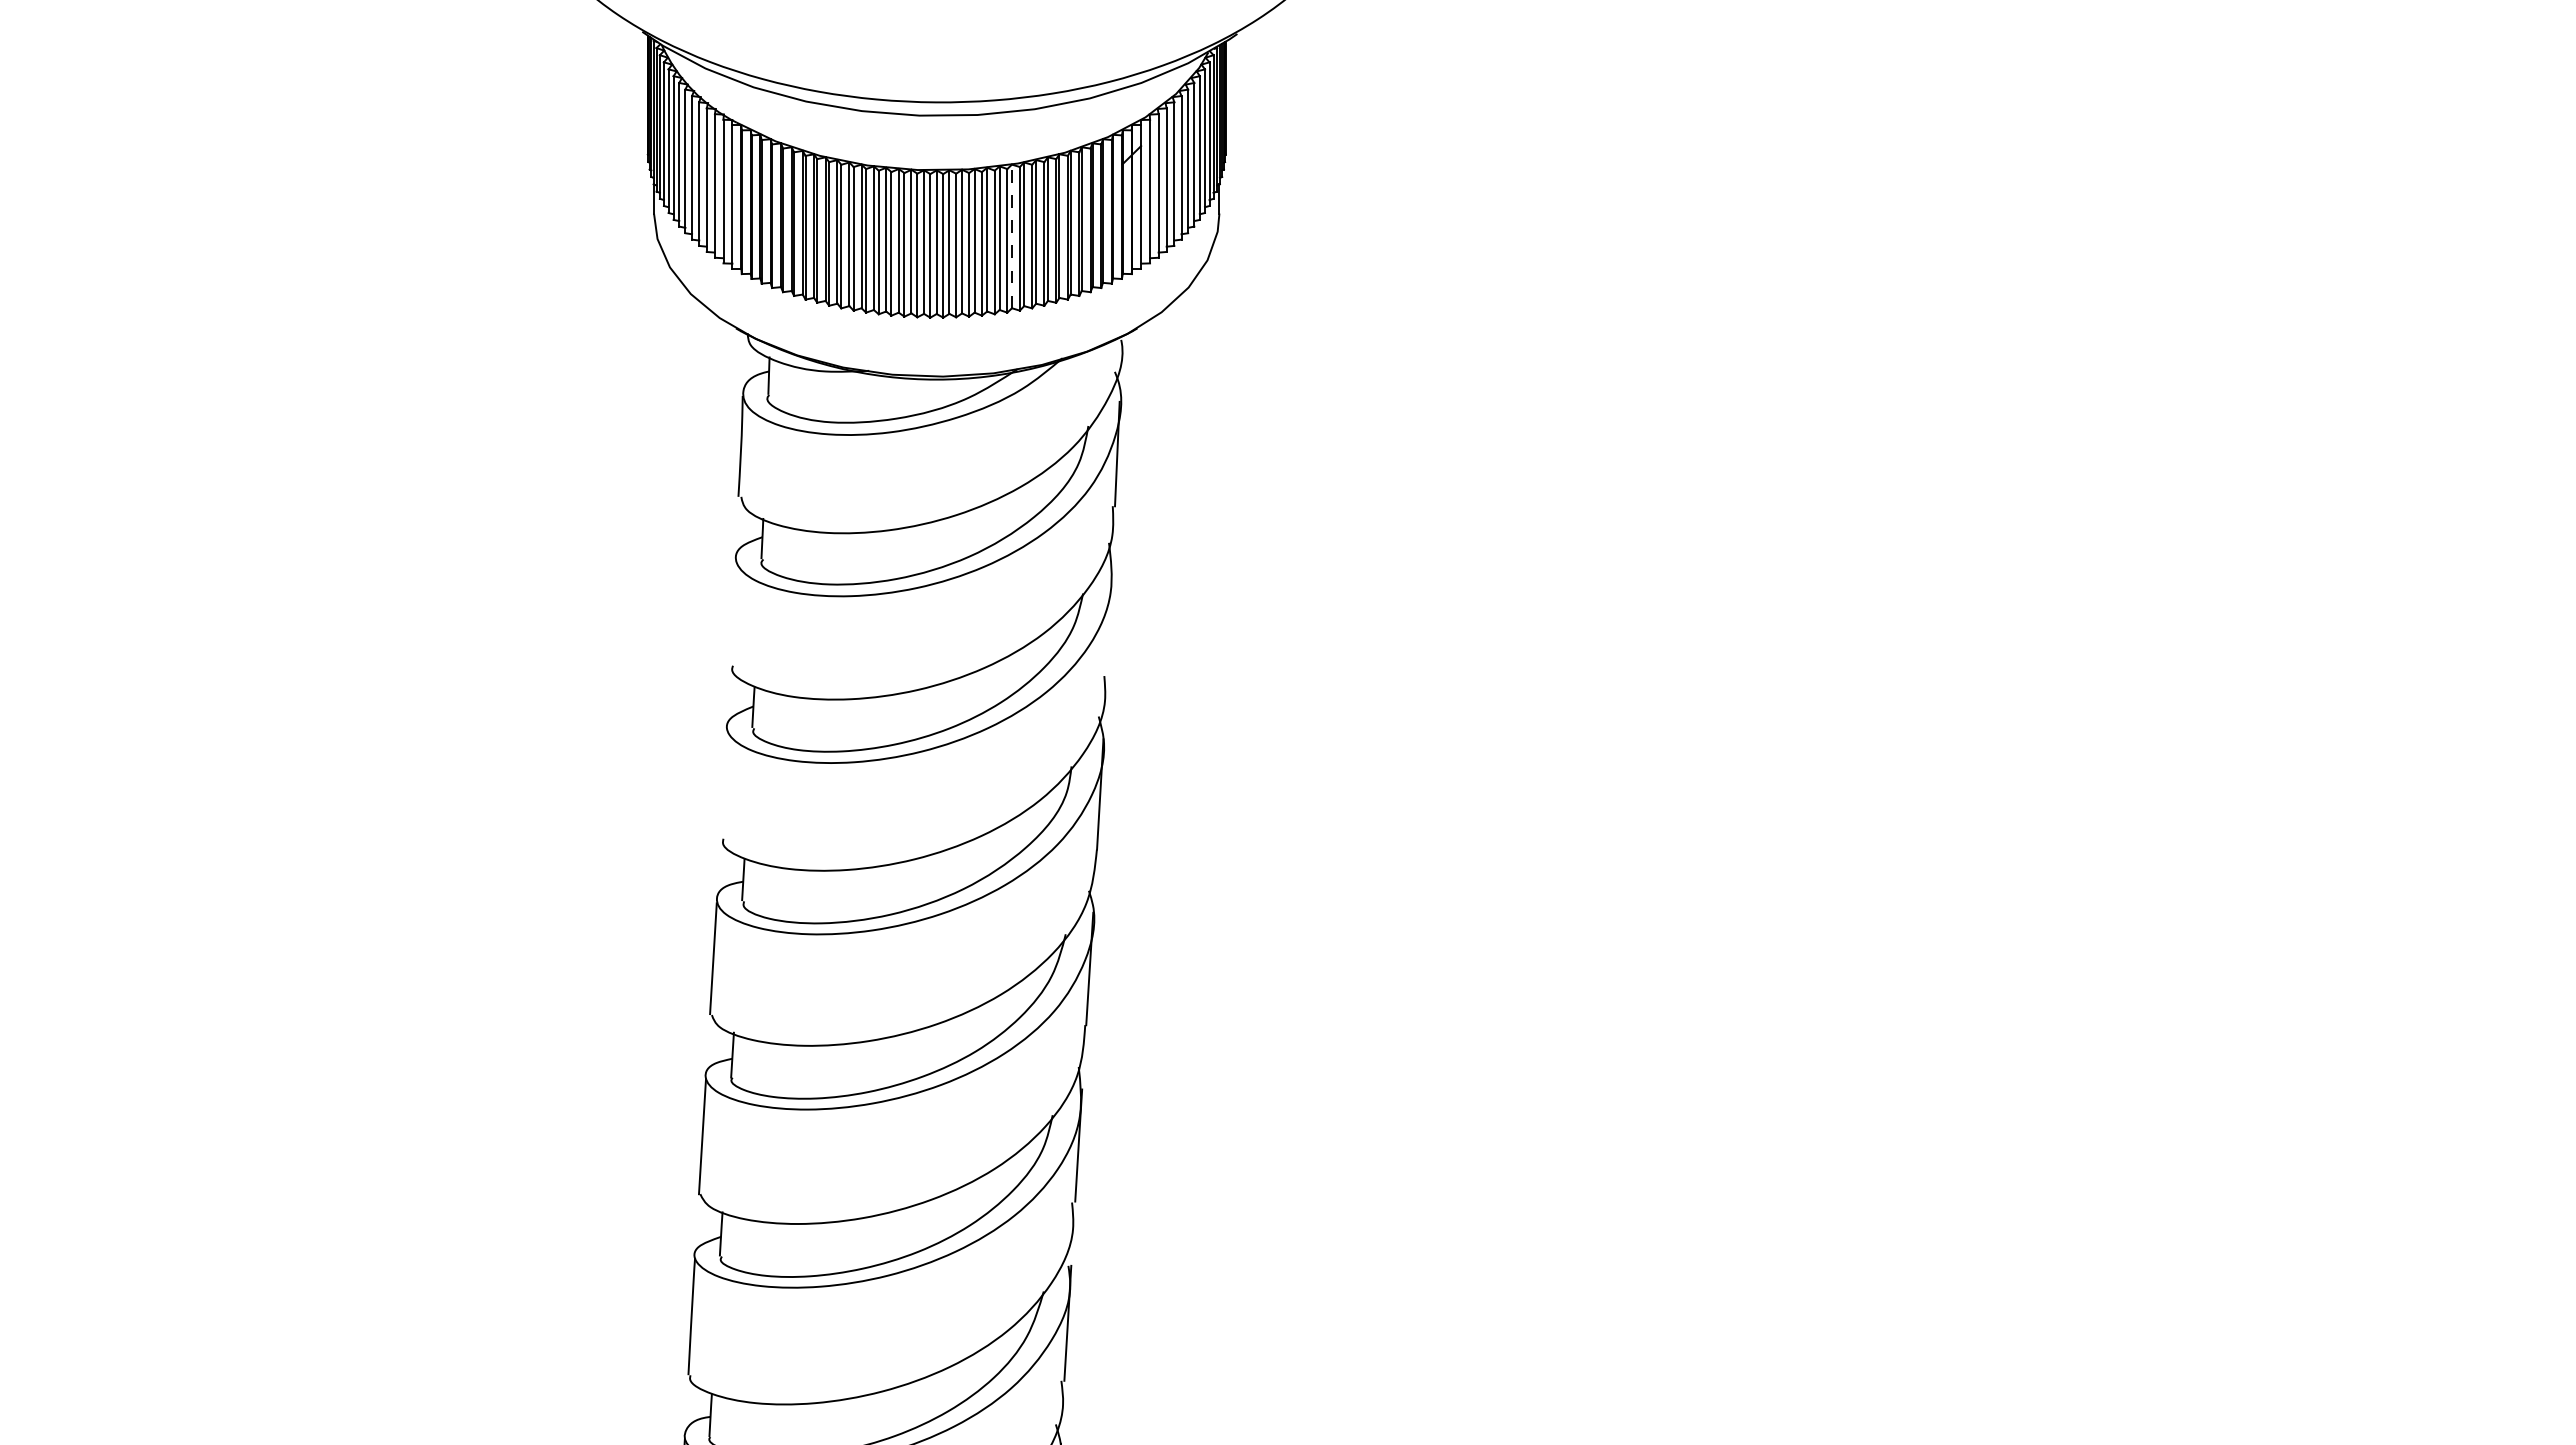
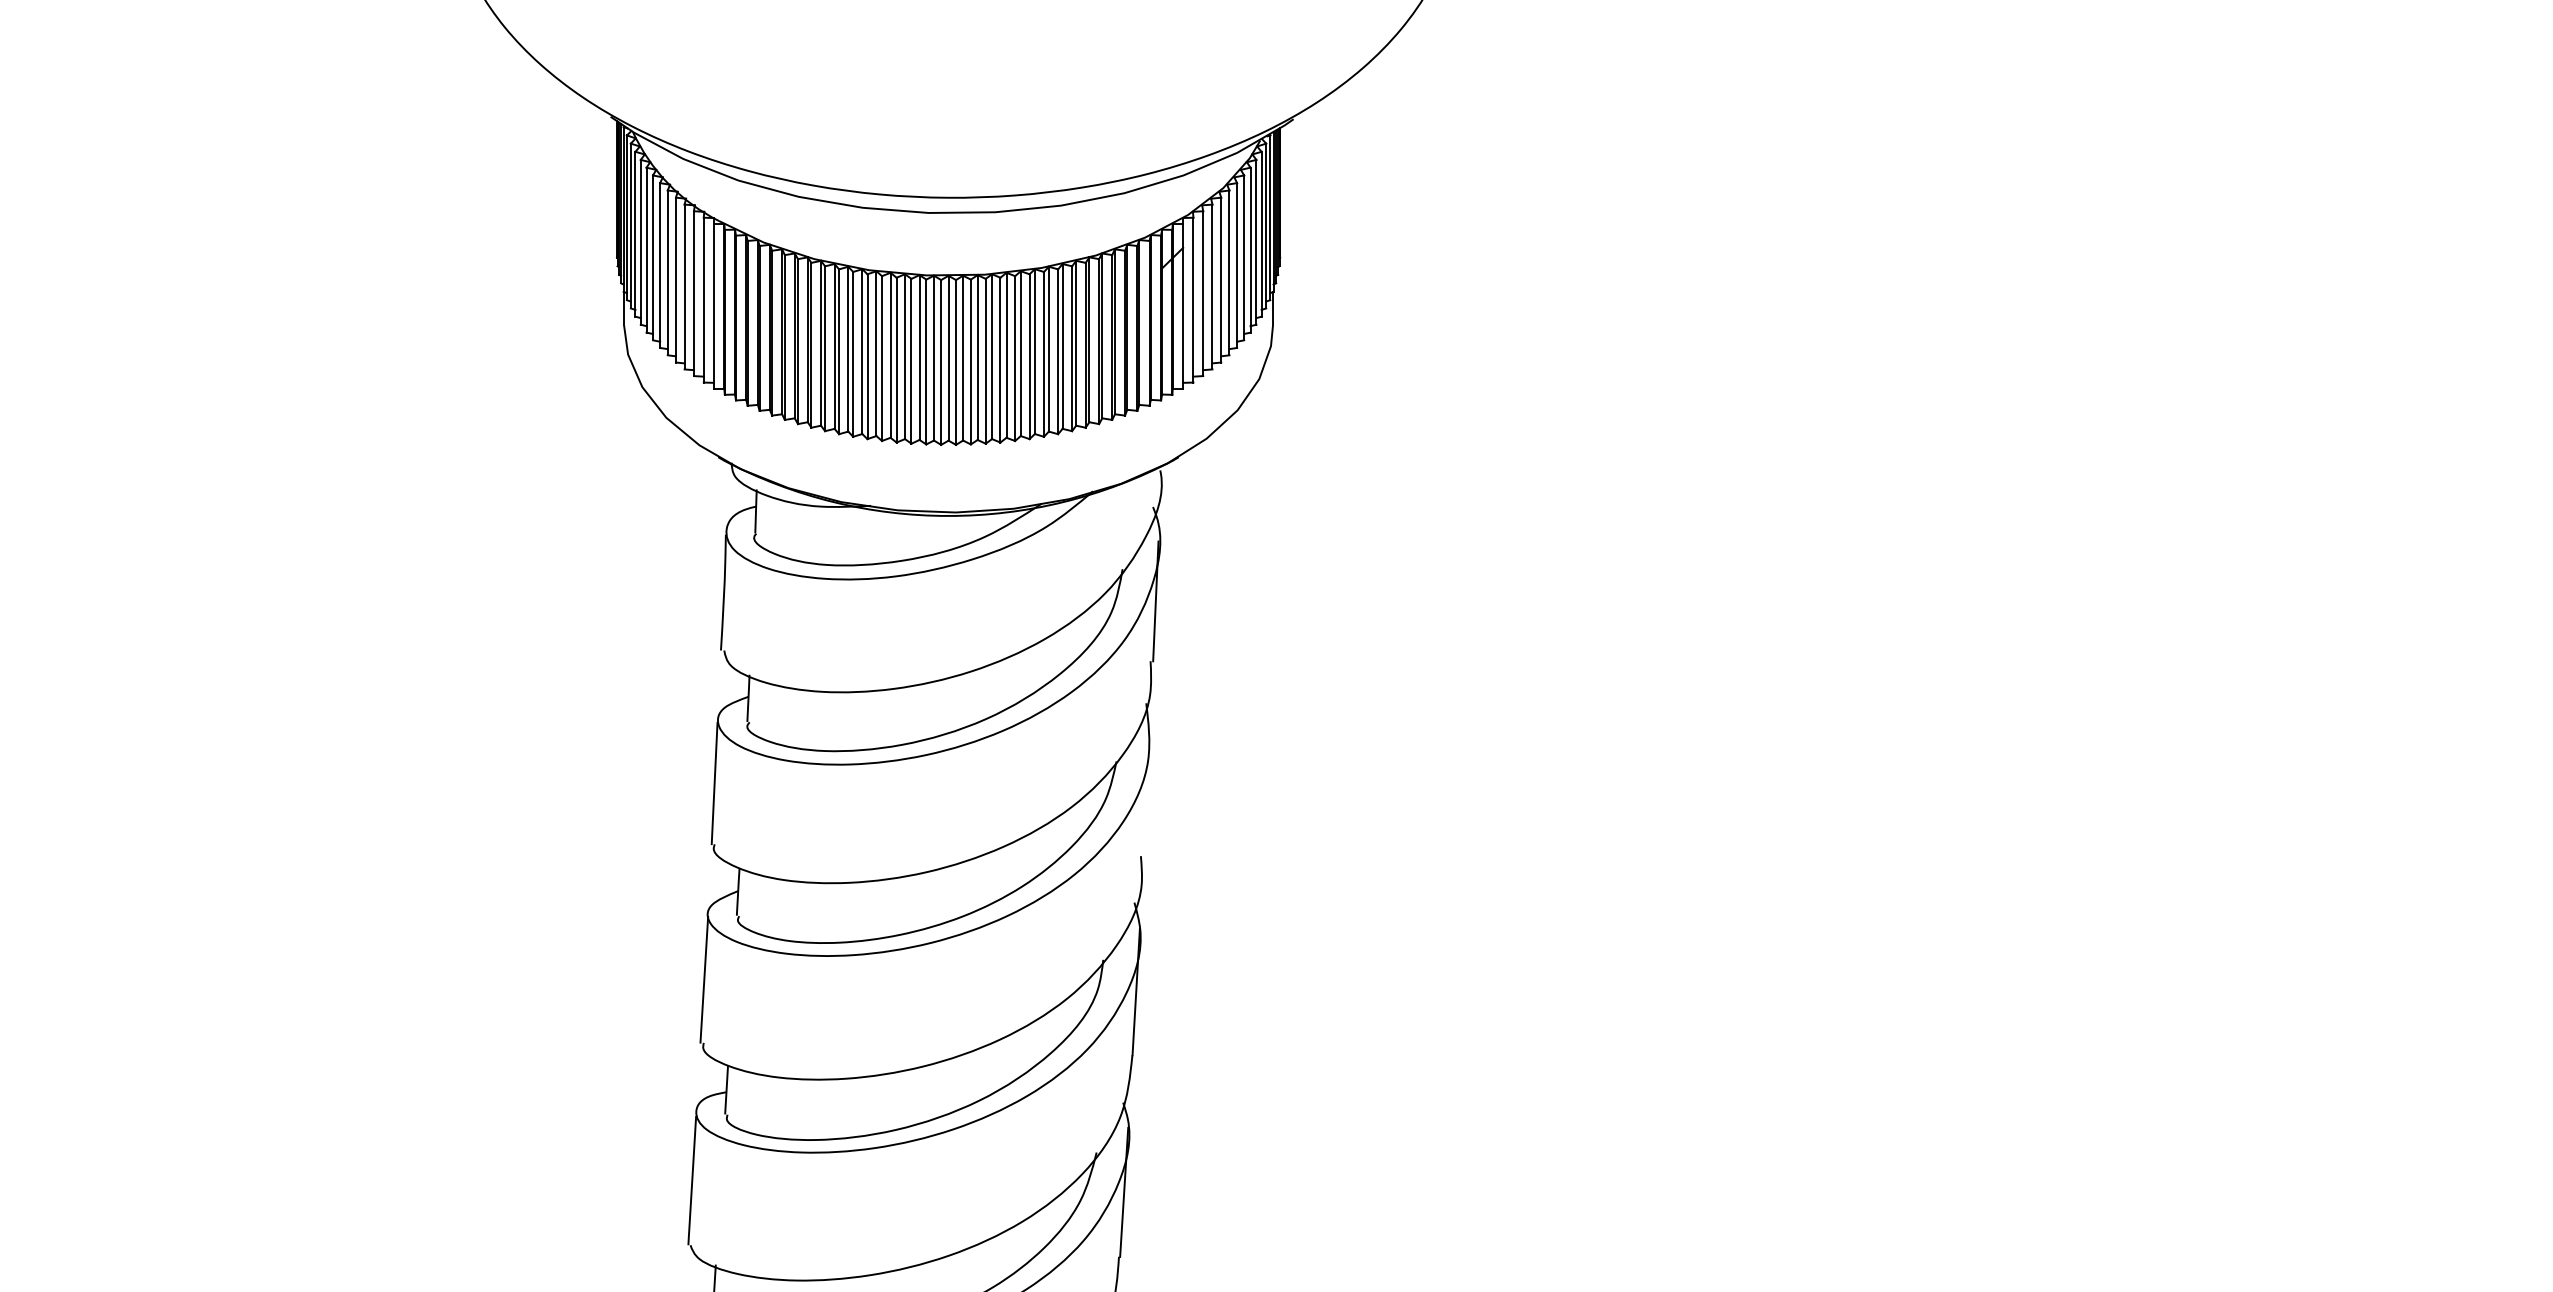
line: (1011, 236) -> (1034, 351), dashed -> solid
line: (732, 612) -> (714, 783), added
line: (723, 783) -> (703, 979), added

